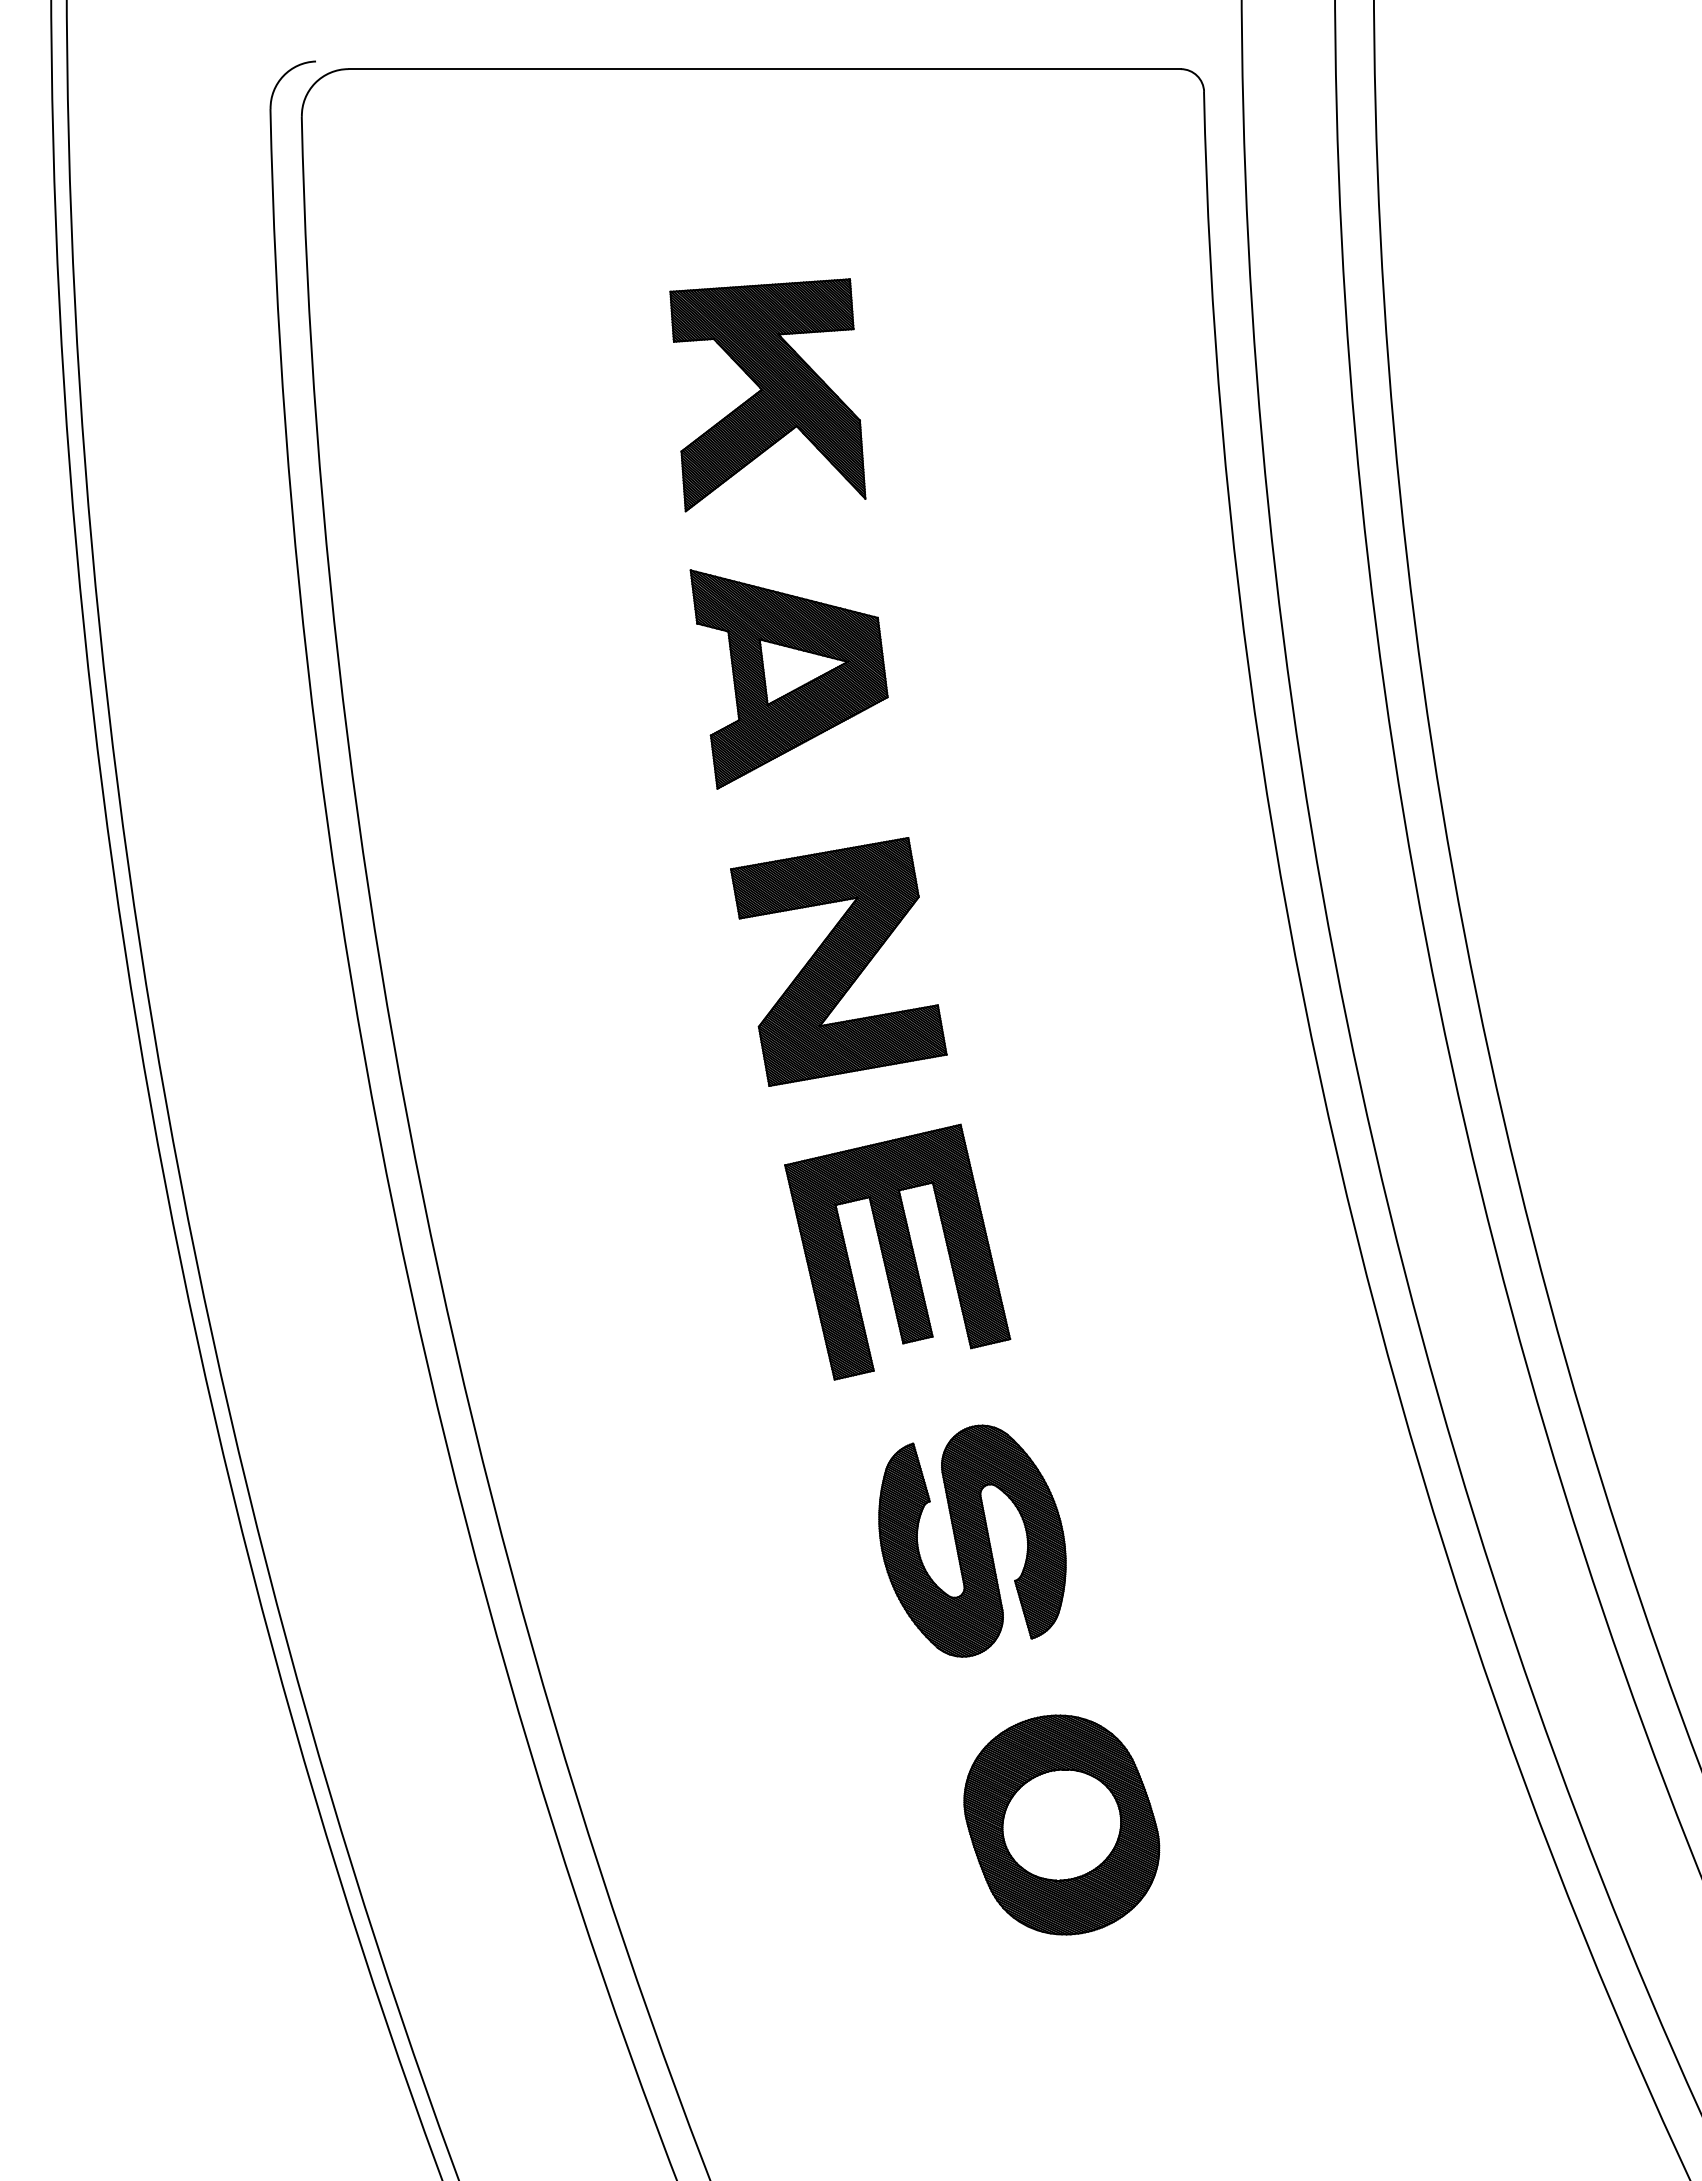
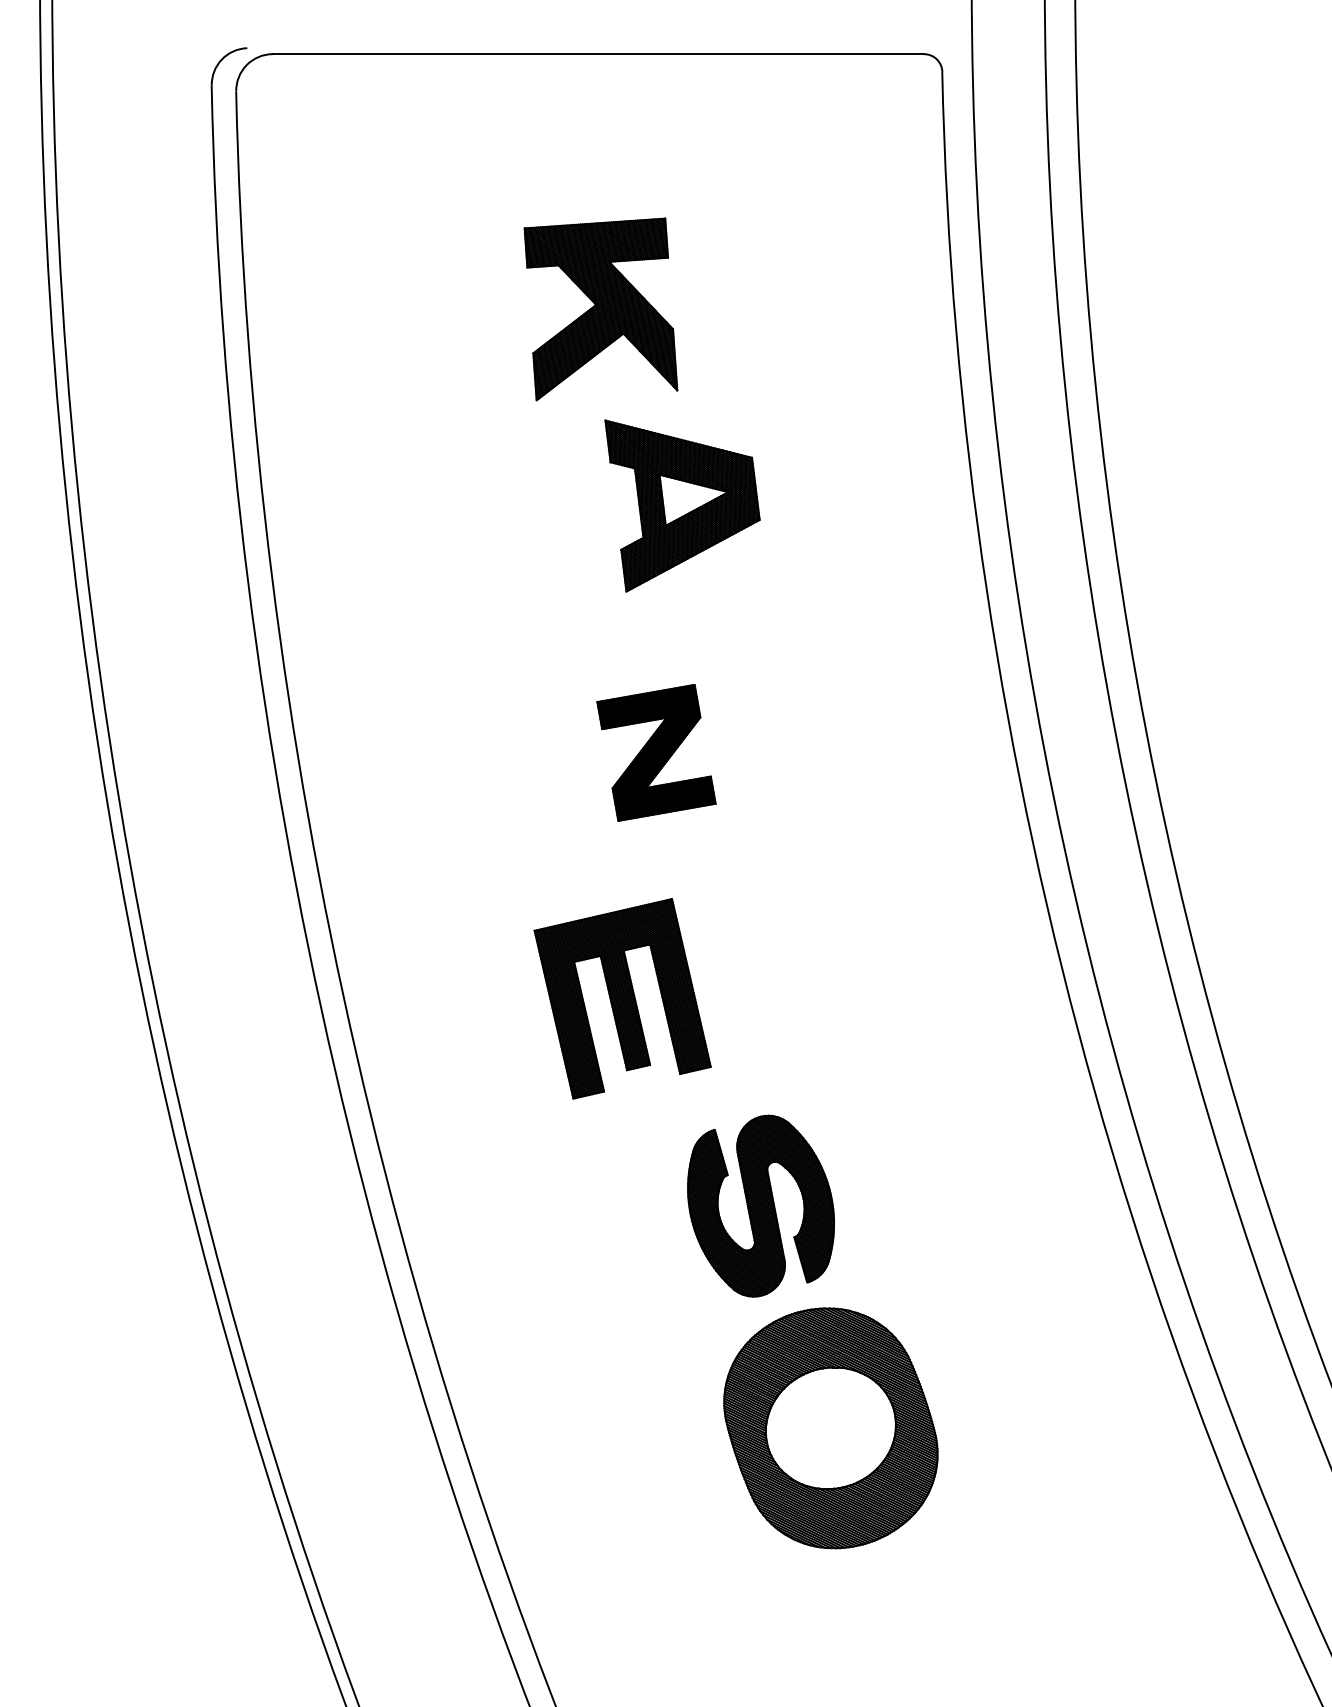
part: (788, 679) -> (682, 506), moved
part: (838, 961) -> (656, 752), size x0.7
part: (897, 1251) -> (622, 998), moved
part: (1061, 1824) -> (830, 1427), size x1.4

